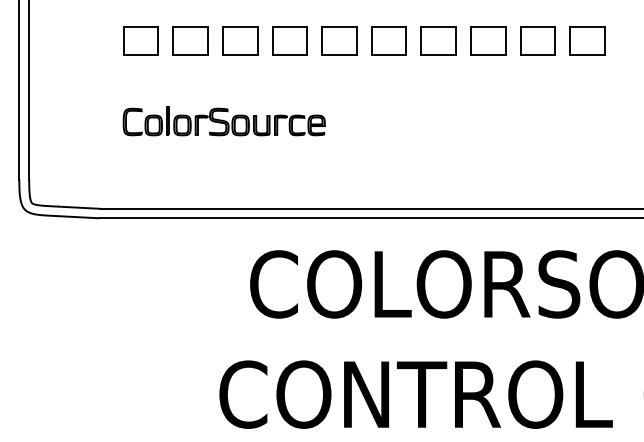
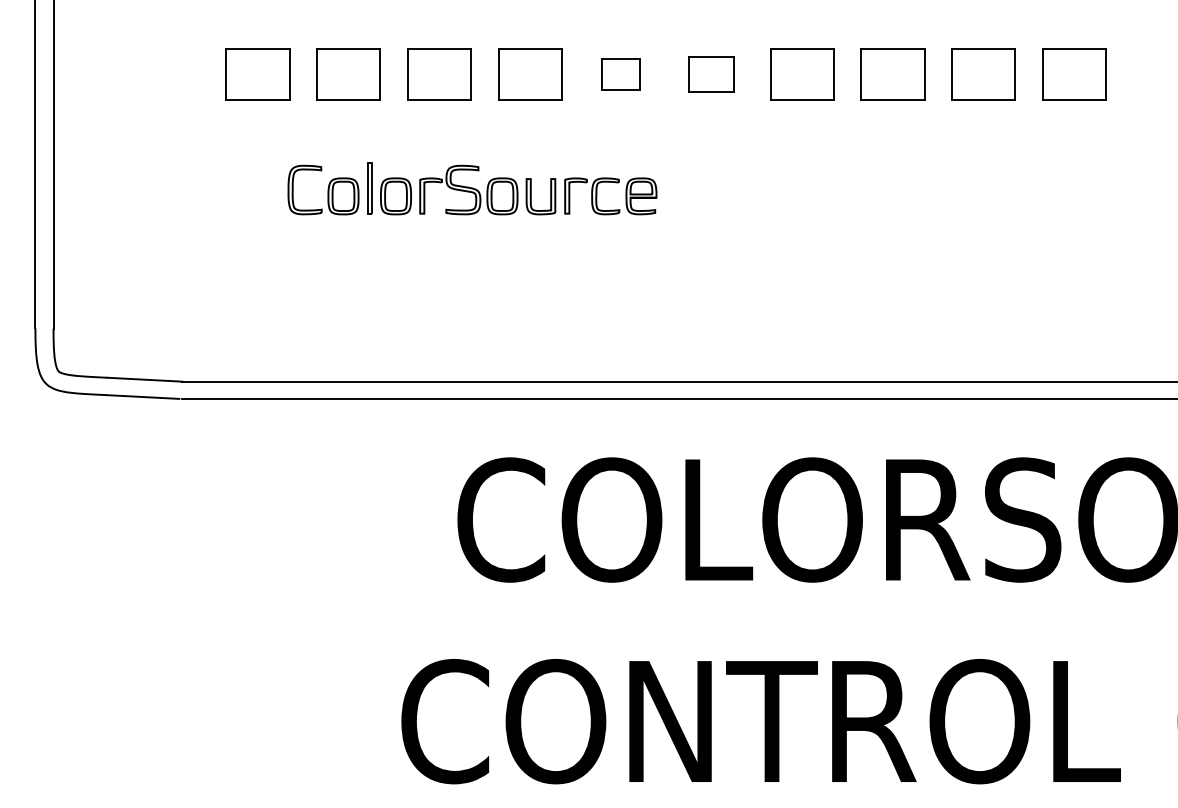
part: (339, 40) -> (621, 73), size x0.6
part: (388, 40) -> (710, 73), size x0.7
part: (223, 121) -> (471, 189), moved

